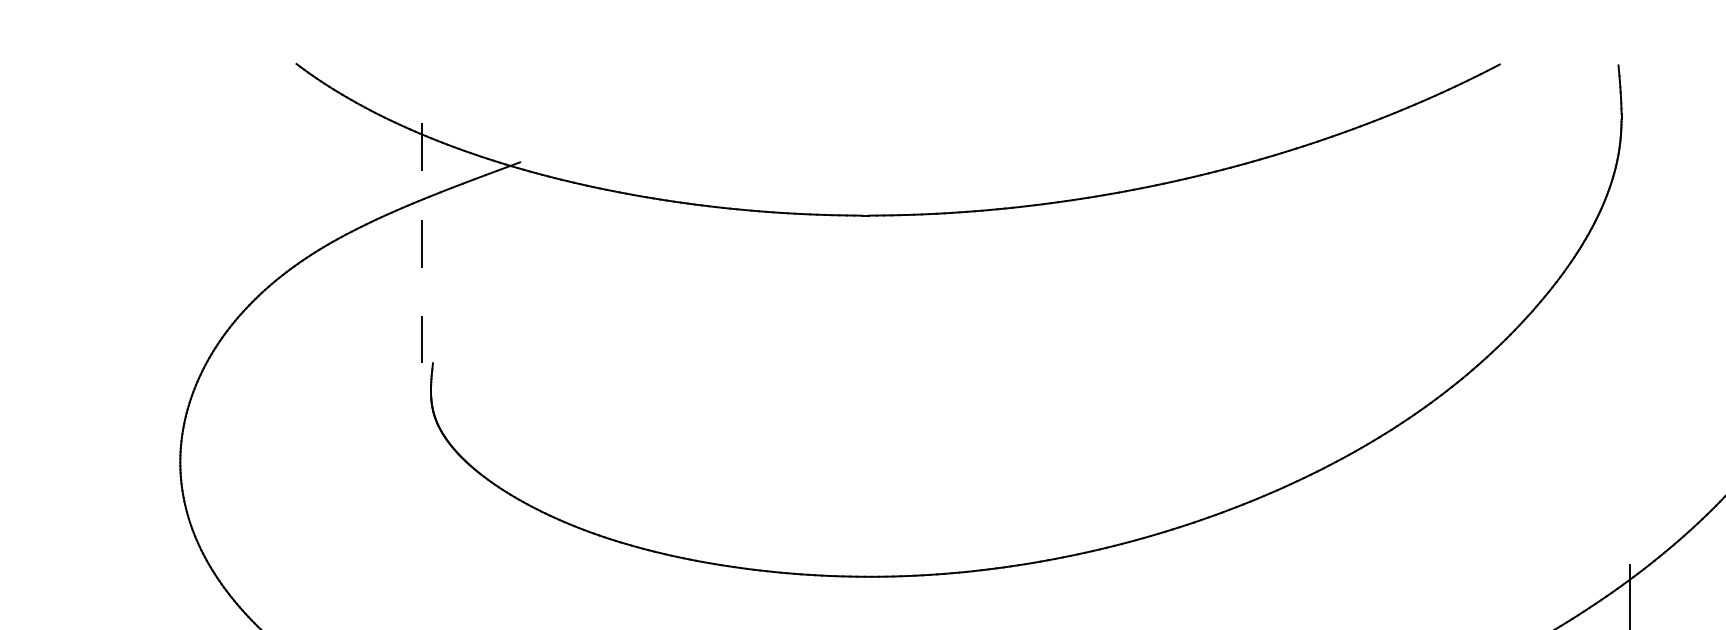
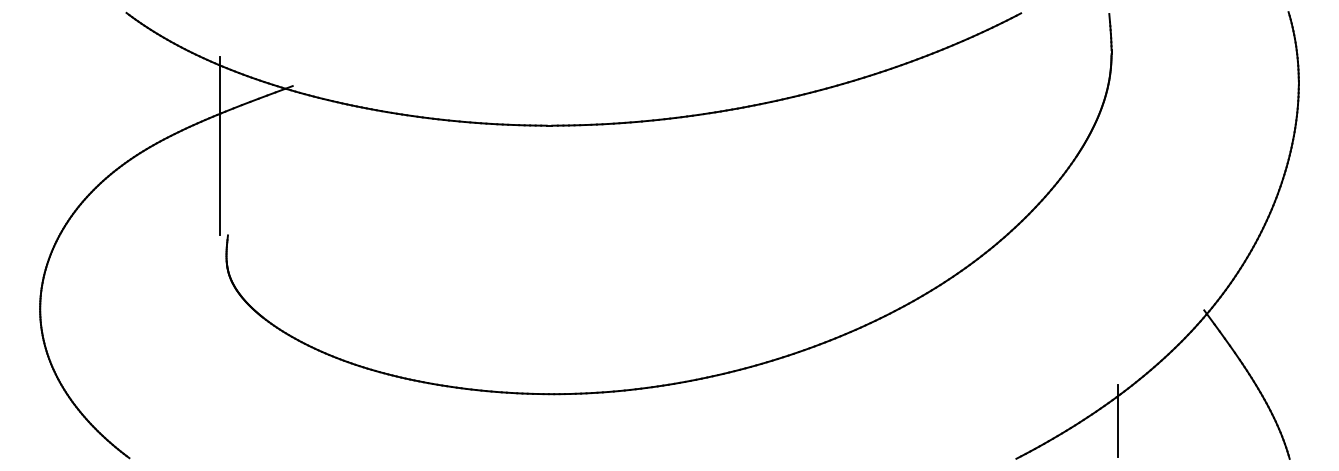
line: (421, 243) -> (219, 146), dashed -> solid

